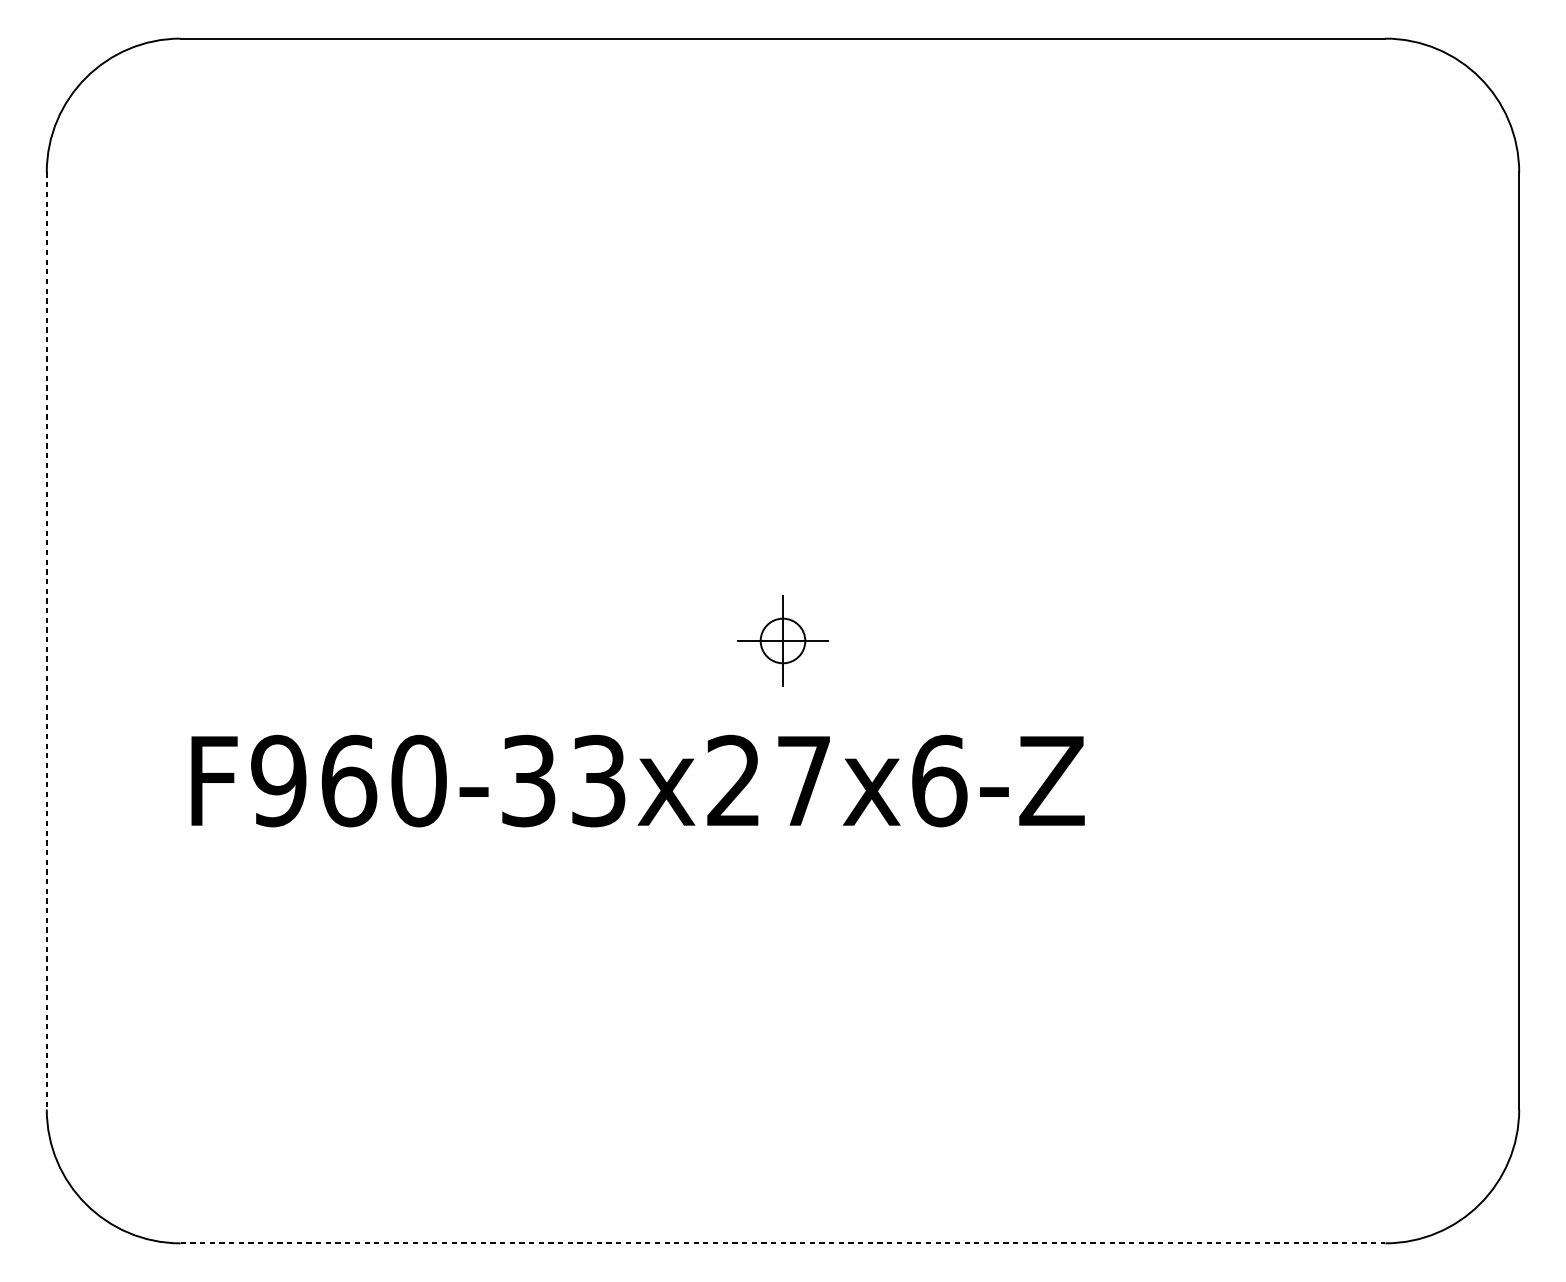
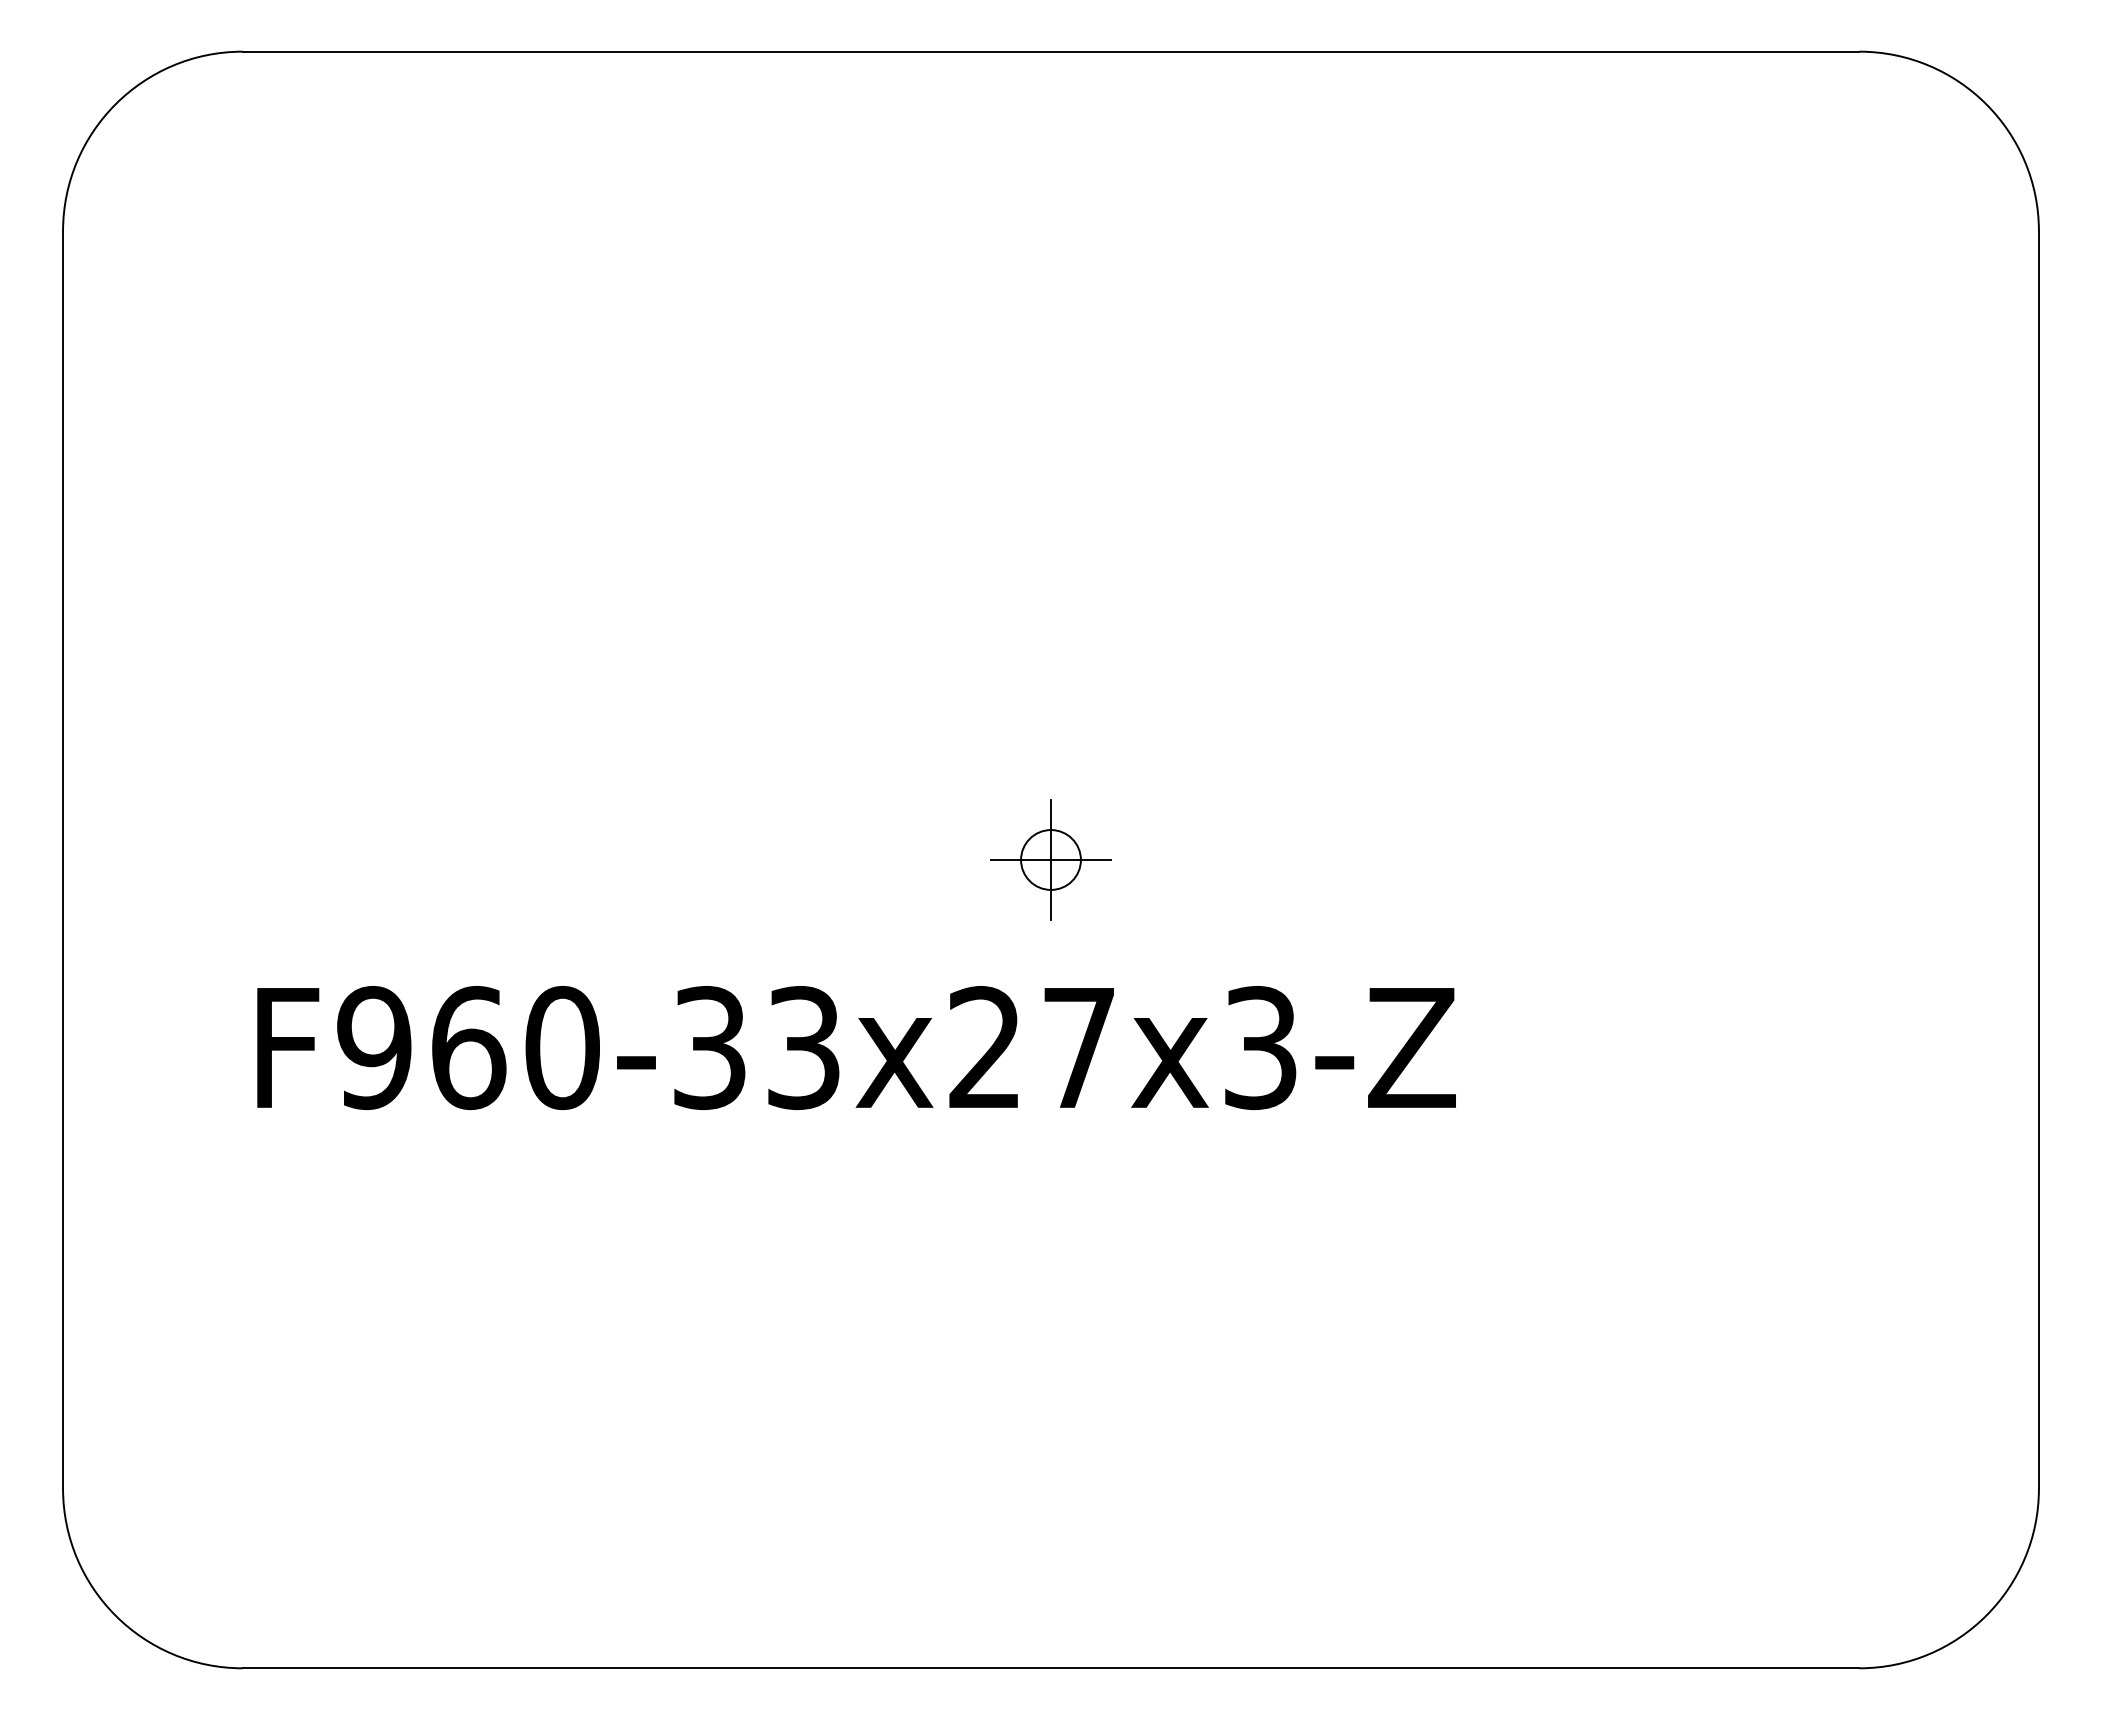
line: (47, 641) -> (63, 860), dashed -> solid
text: (939, 781) -> (1261, 1048), F960-33x27x6-Z -> F960-33x27x3-Z
line: (783, 1243) -> (1051, 1668), dashed -> solid

